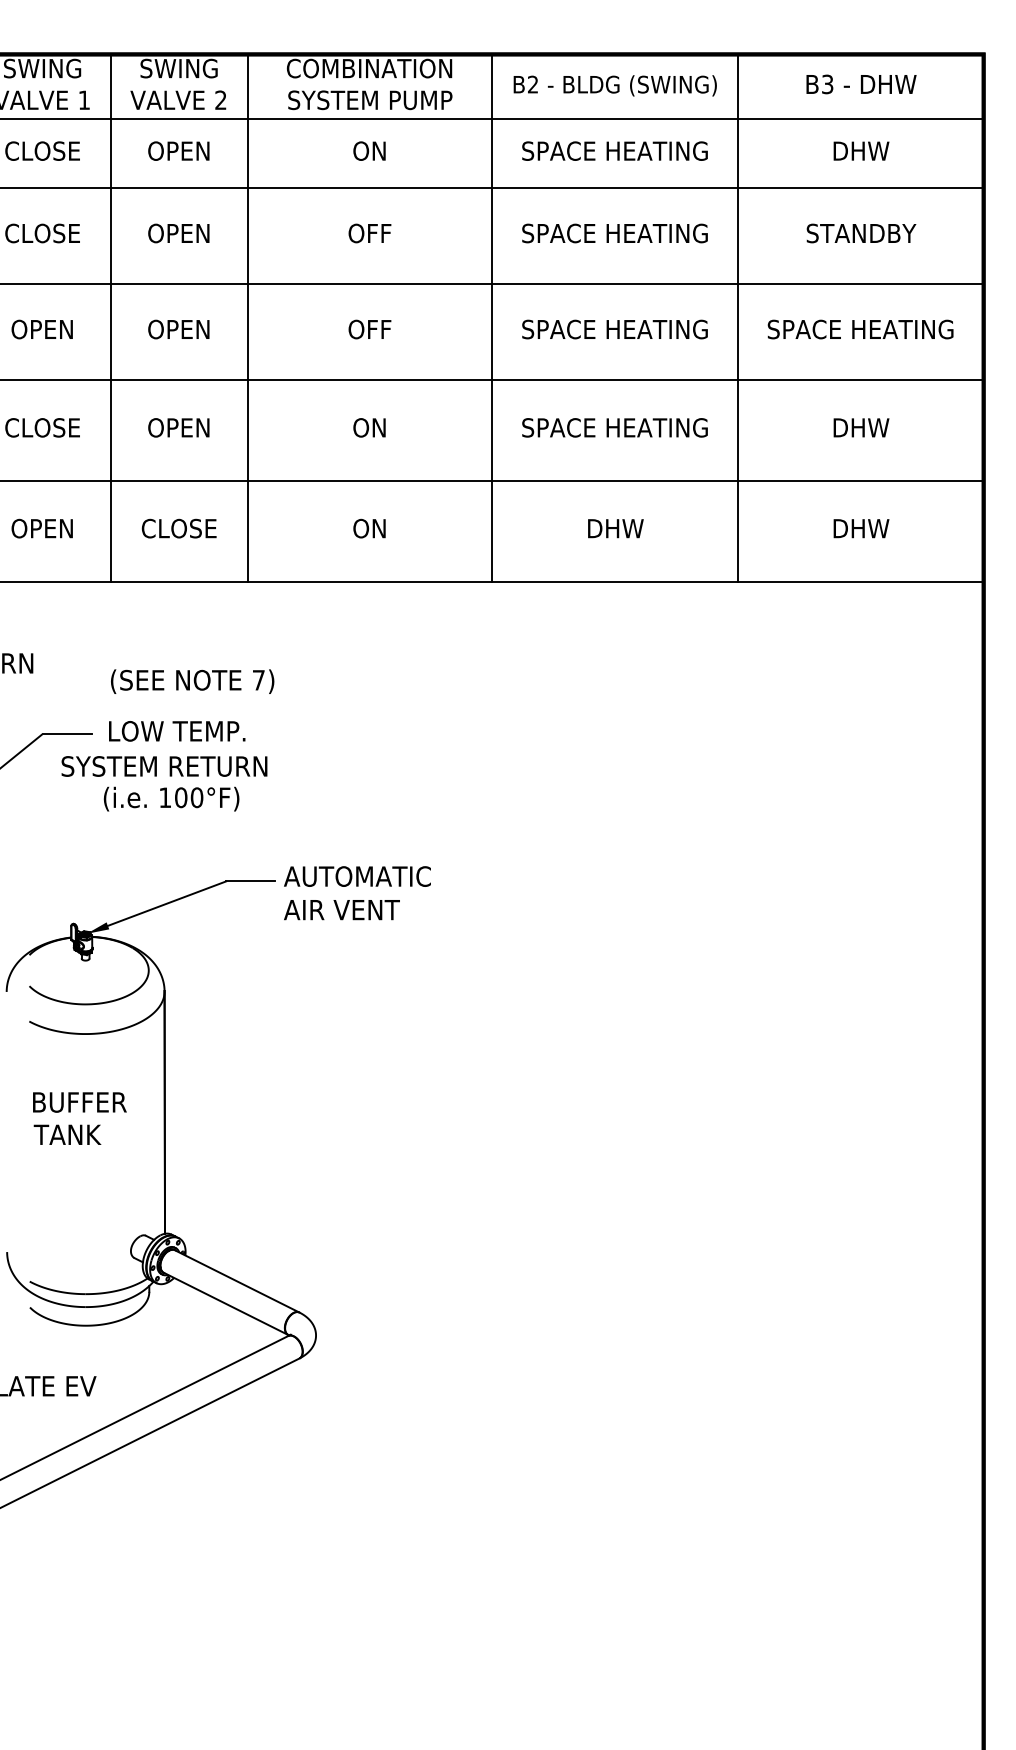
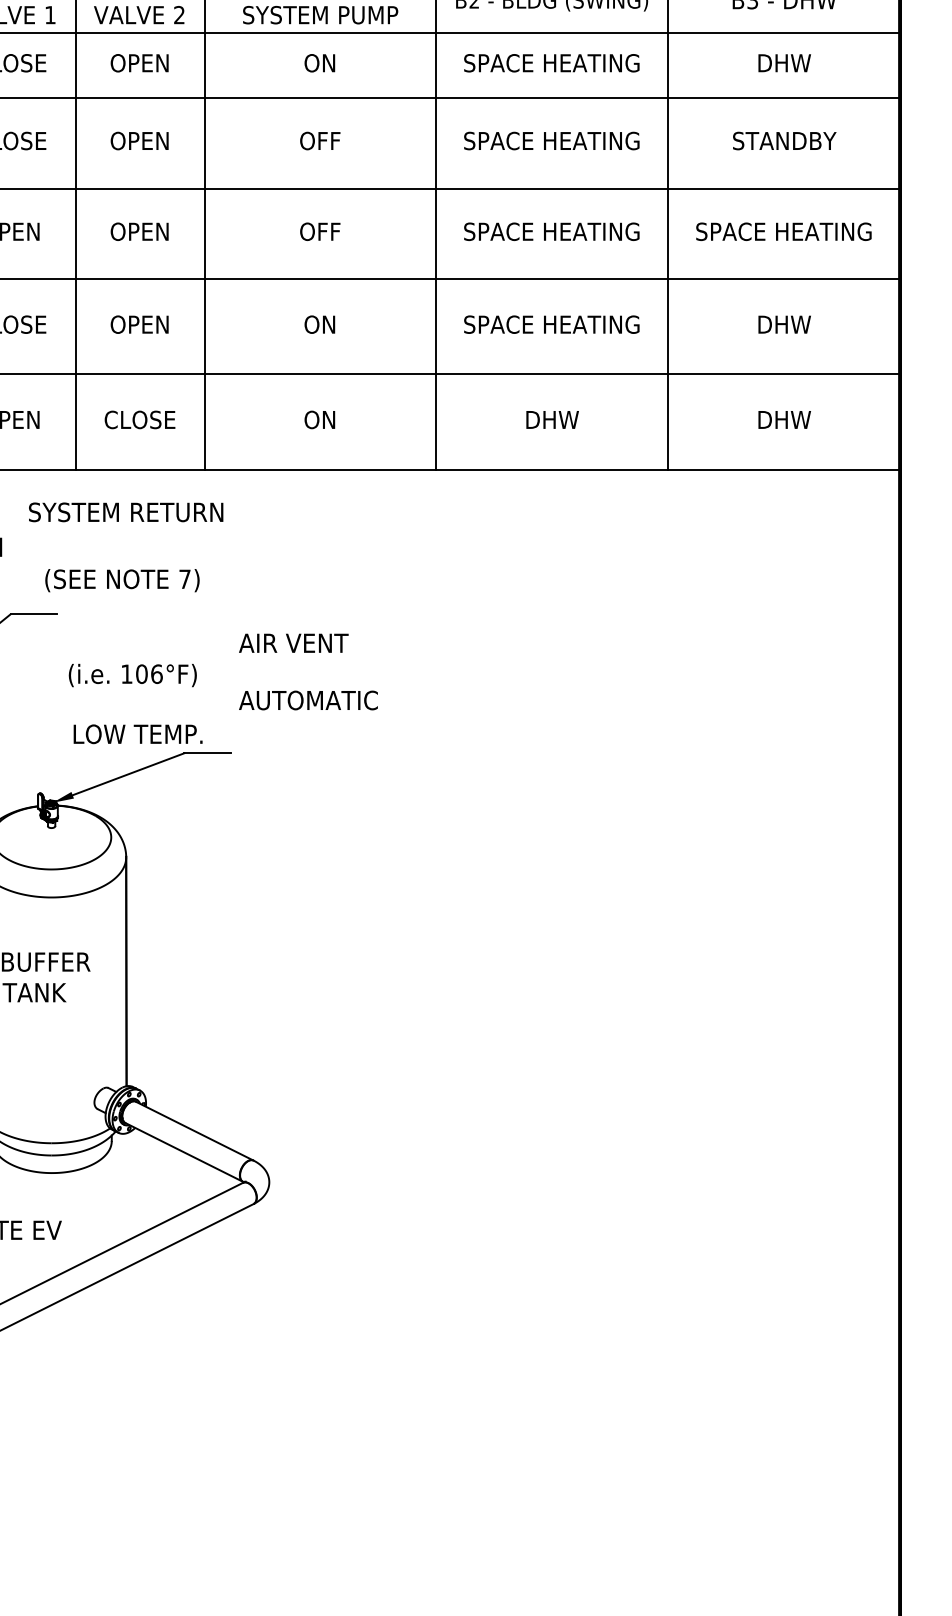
text: (192, 681) -> (122, 580), moved
text: (177, 731) -> (138, 734), moved
text: (164, 766) -> (126, 512), moved
text: (196, 797) -> (156, 673), 100°F) -> 106°F)
text: (357, 876) -> (308, 700), moved
text: (341, 910) -> (293, 643), moved

